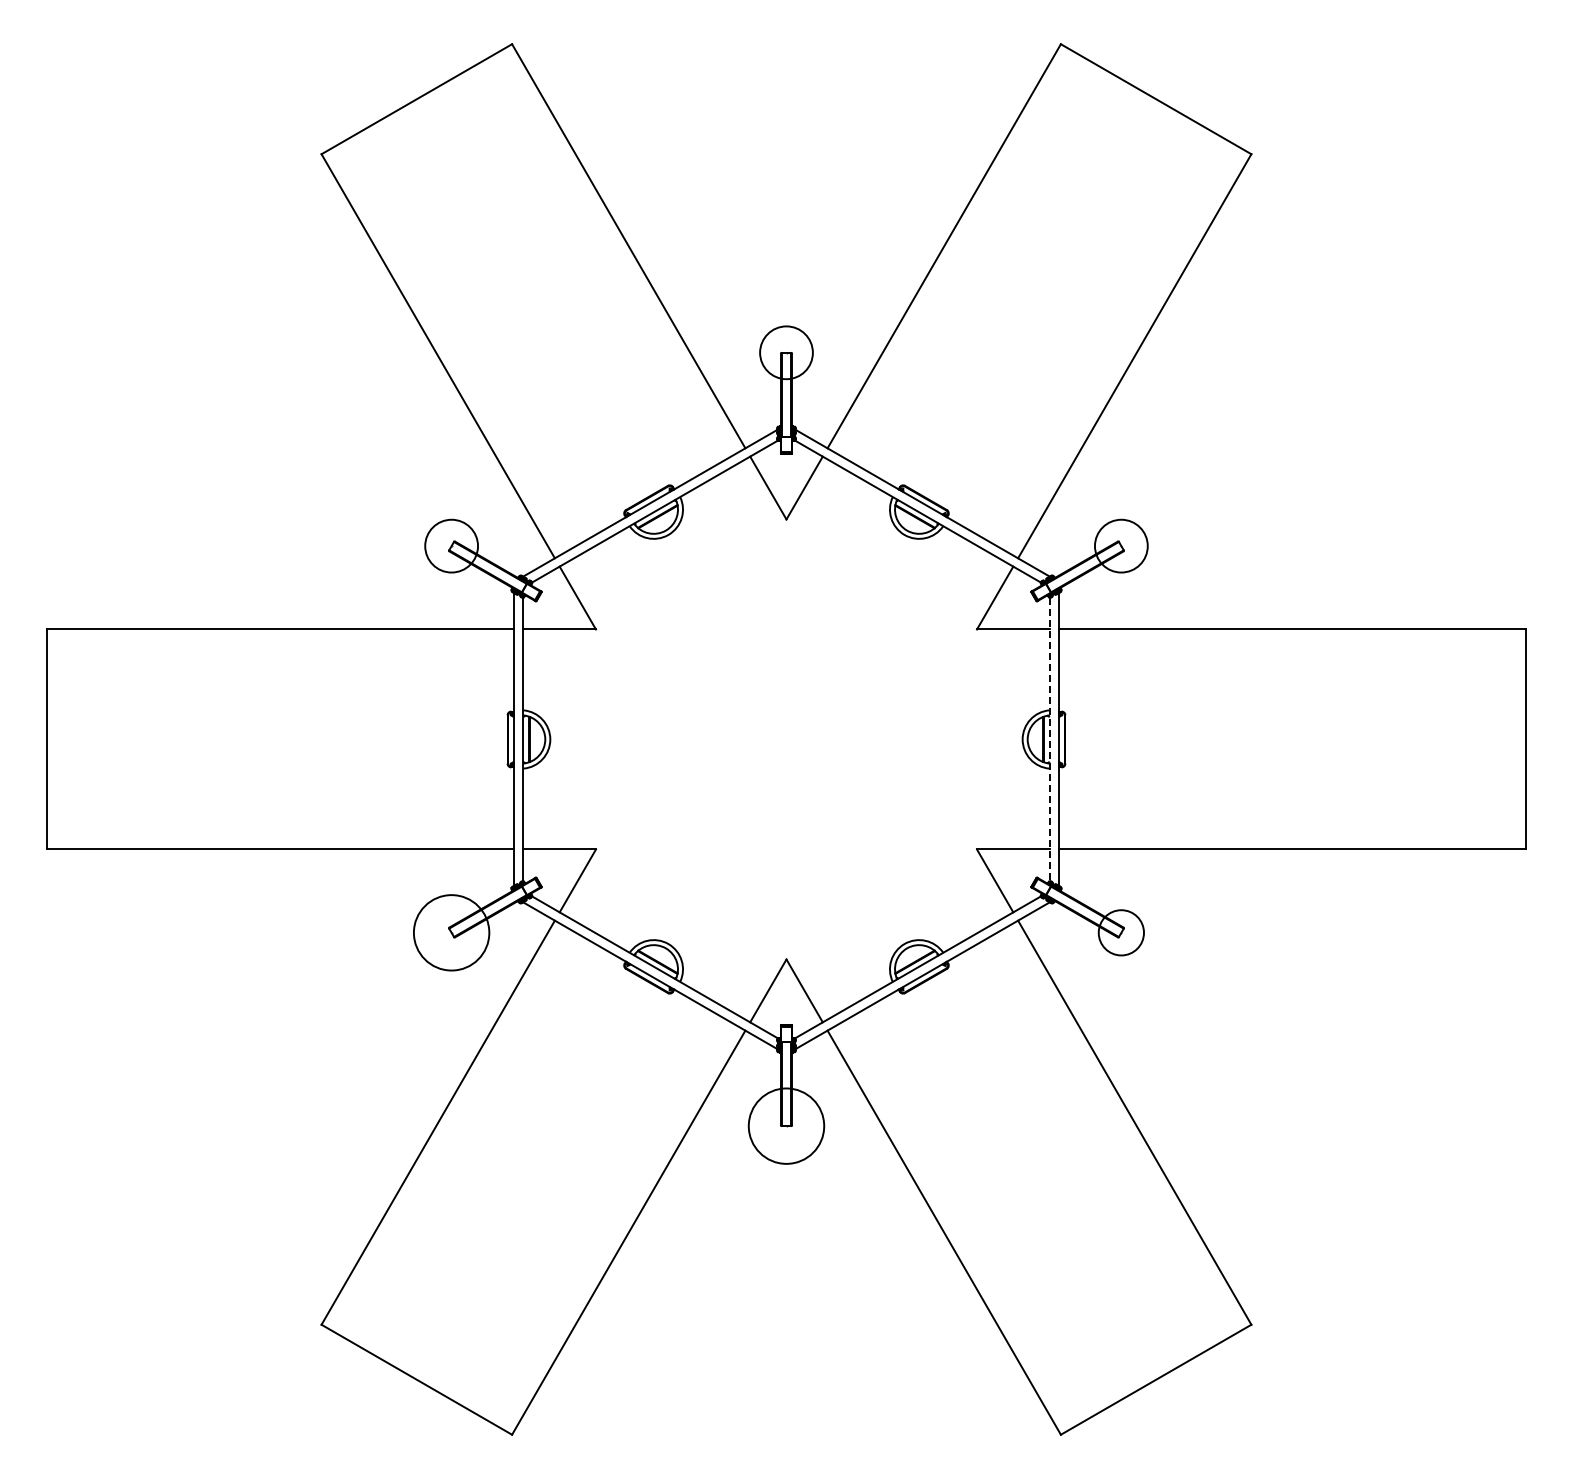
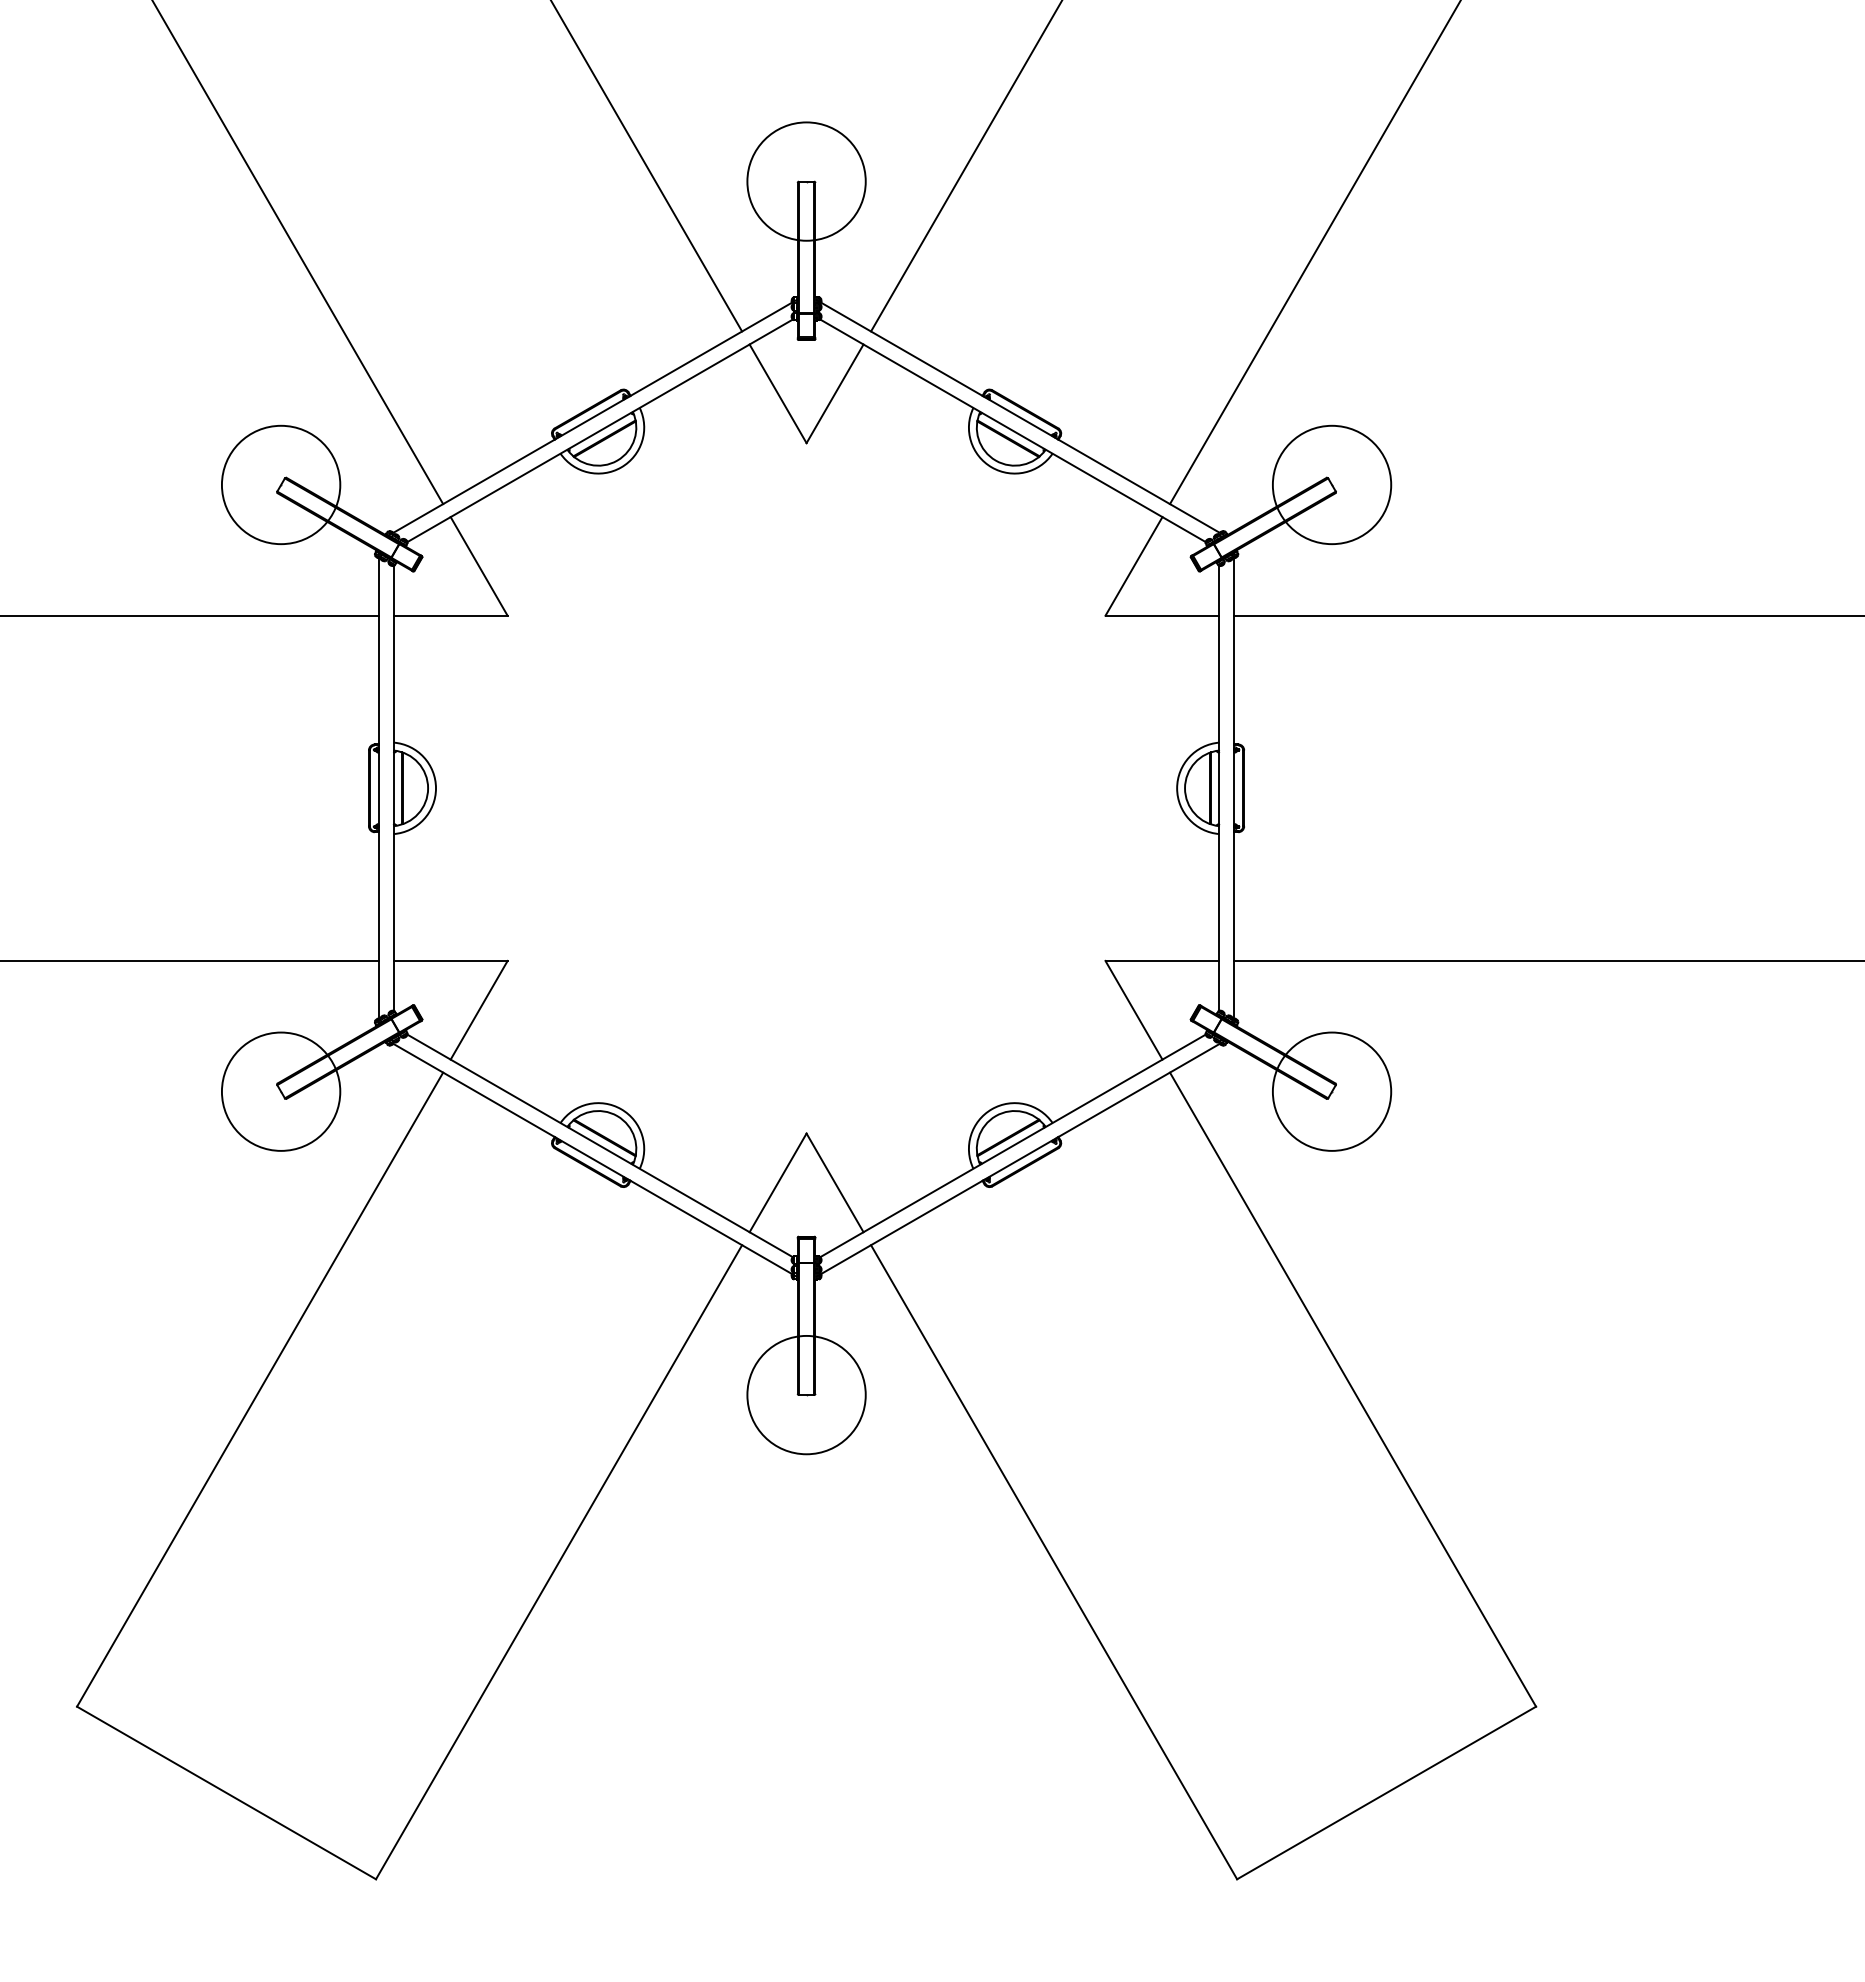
circle: (786, 352) -> (806, 181), size x1.43
circle: (451, 545) -> (280, 483), size x1.43
circle: (1121, 545) -> (1332, 483), size x1.43
line: (1049, 739) -> (1219, 788), dashed -> solid
circle: (1121, 932) -> (1332, 1091), size x1.67

